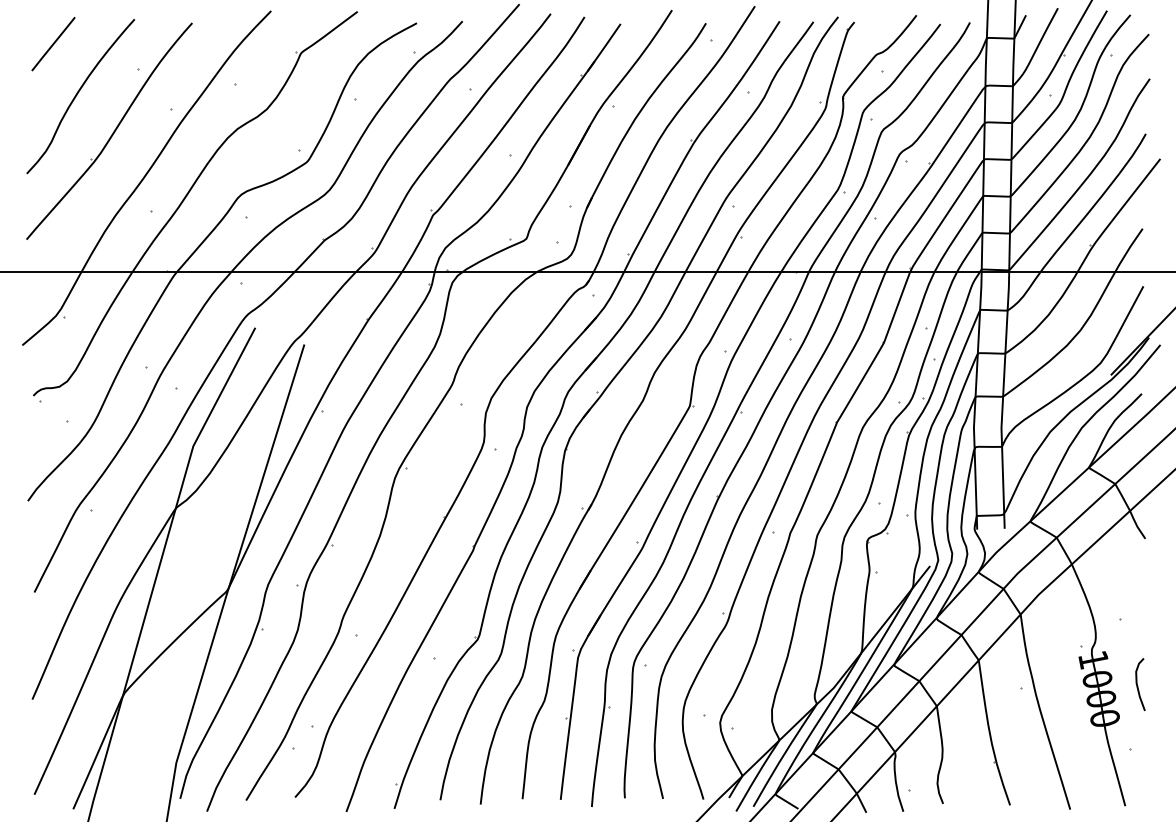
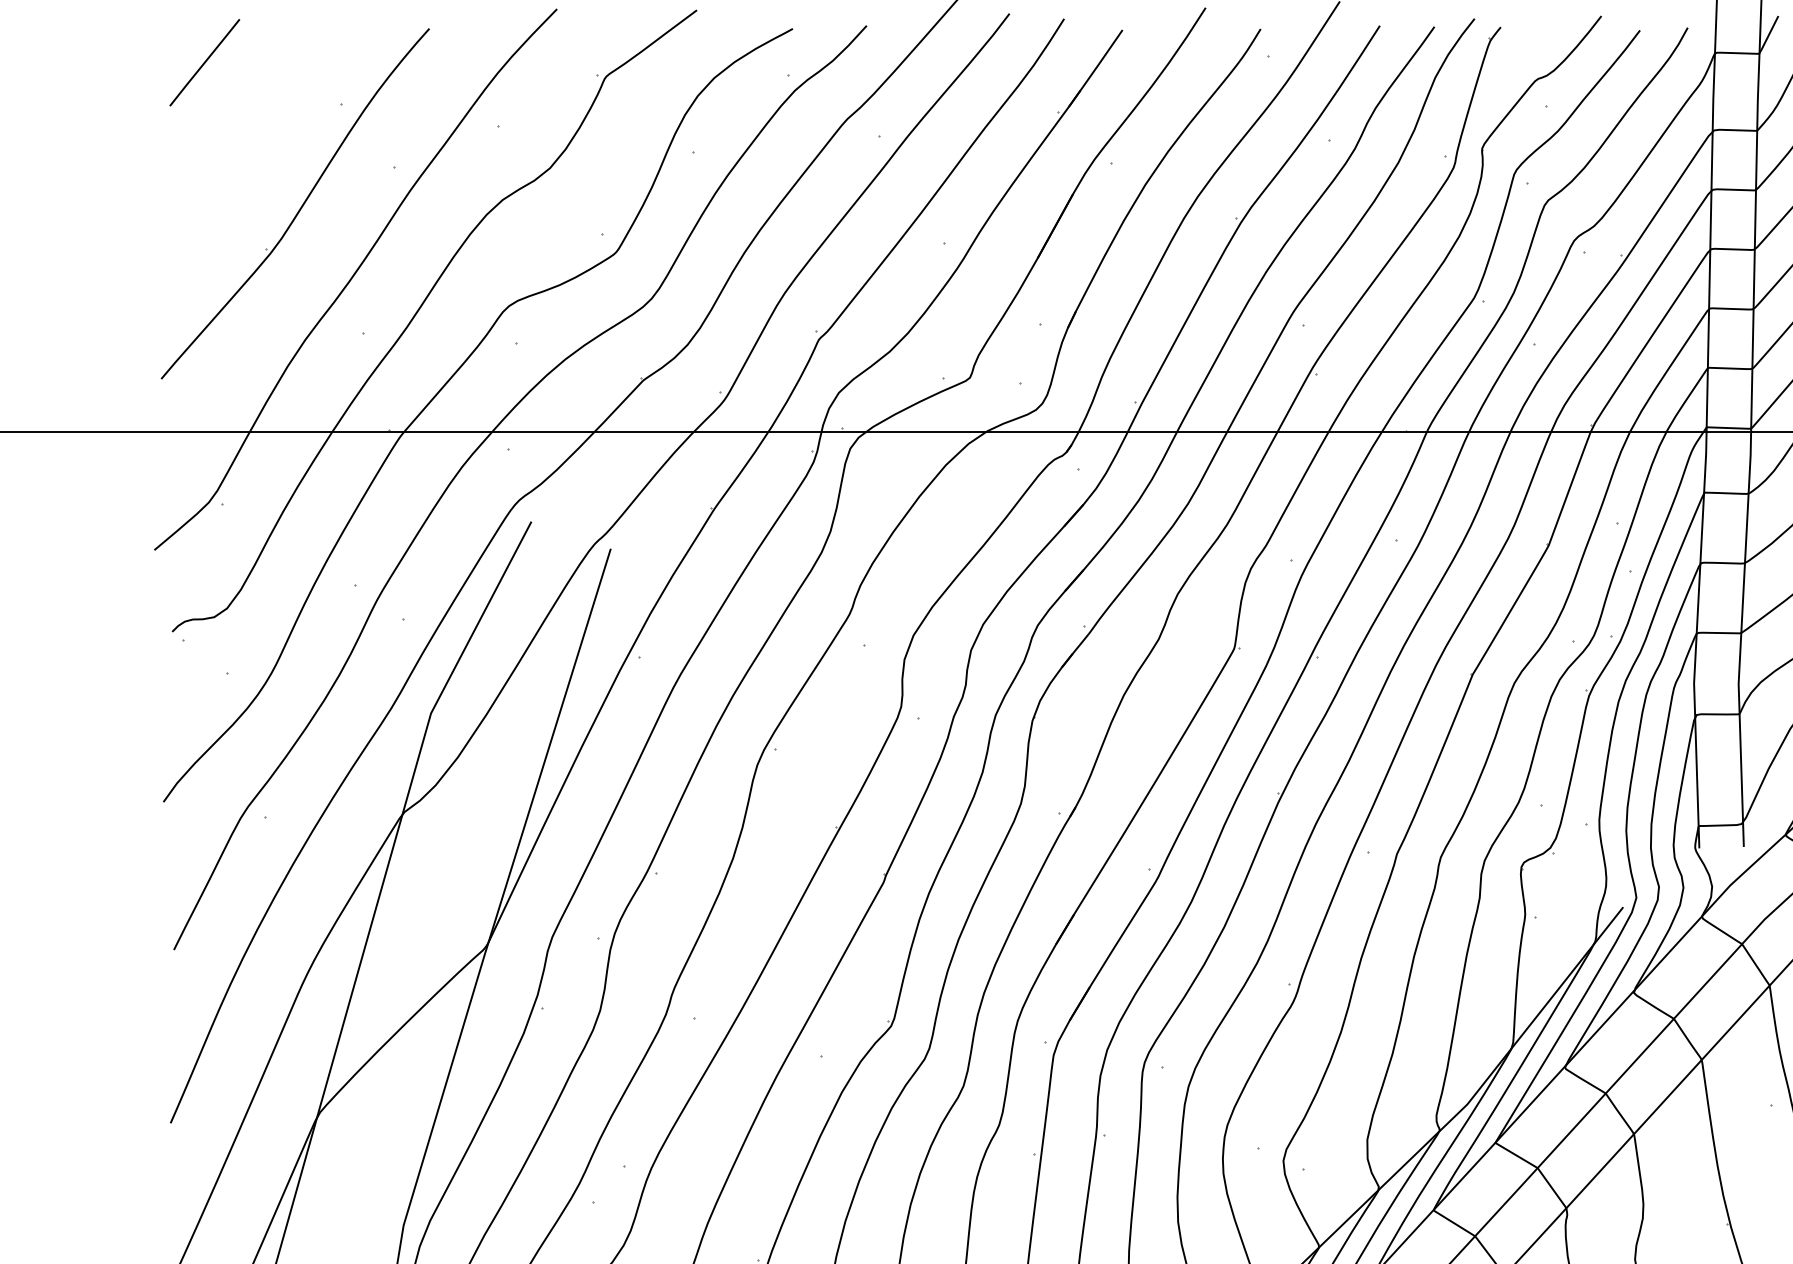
curve: (77, 95) -> (243, 145), removed

